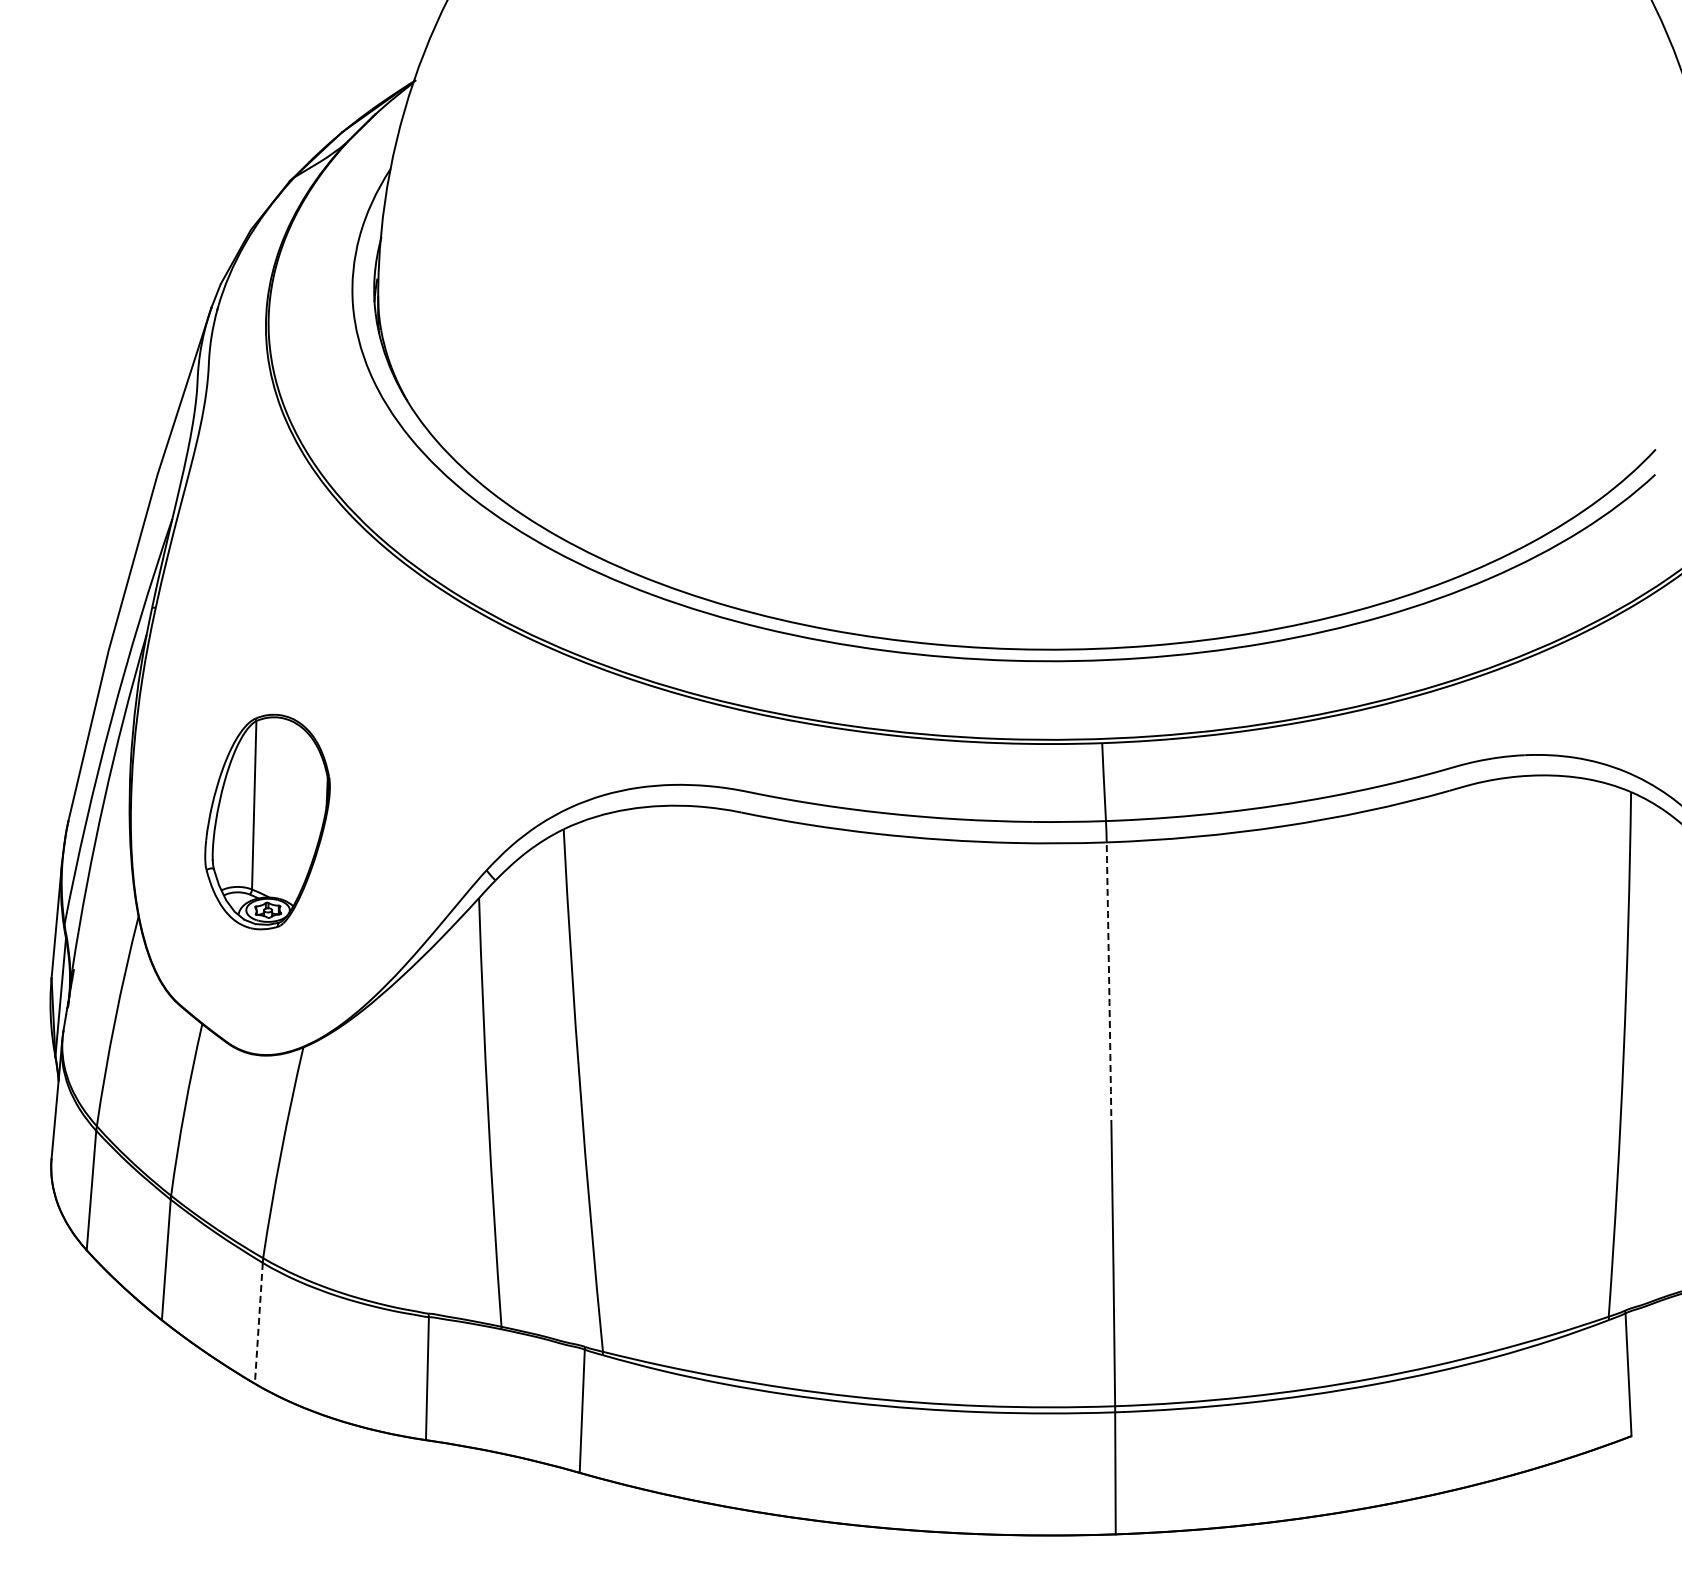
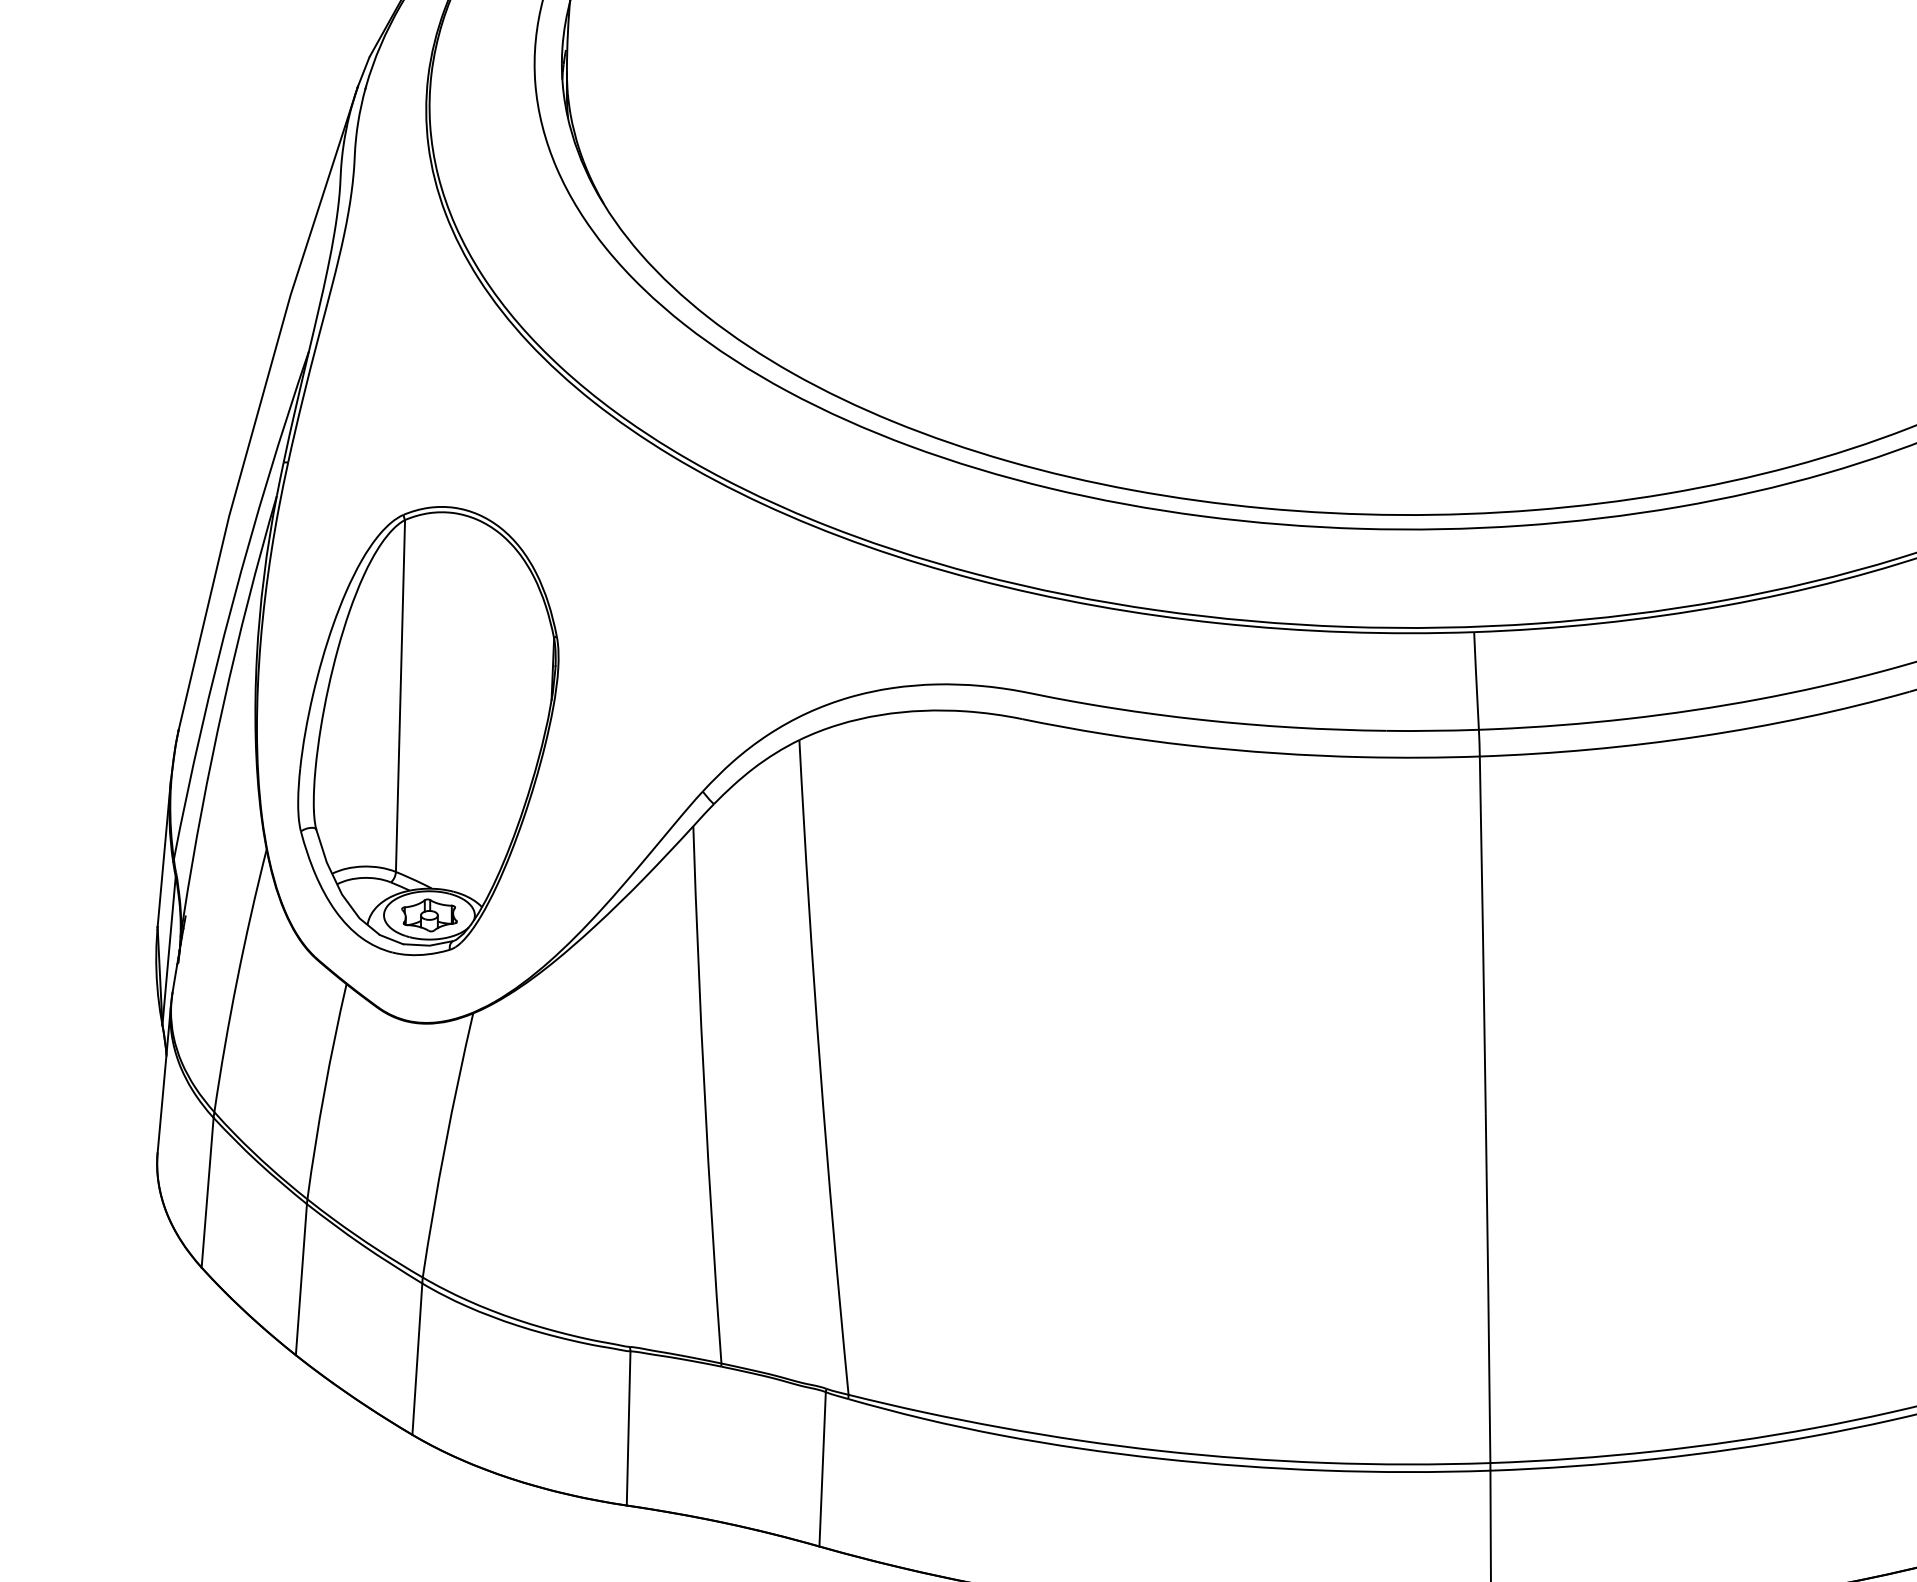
part: (267, 821) -> (428, 730), size x1.67
arc: (1109, 984) -> (1483, 934), dashed -> solid
line: (258, 1323) -> (416, 1359), dashed -> solid

